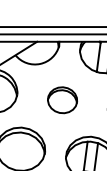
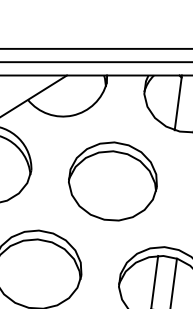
part: (62, 99) -> (112, 179), size x1.67

